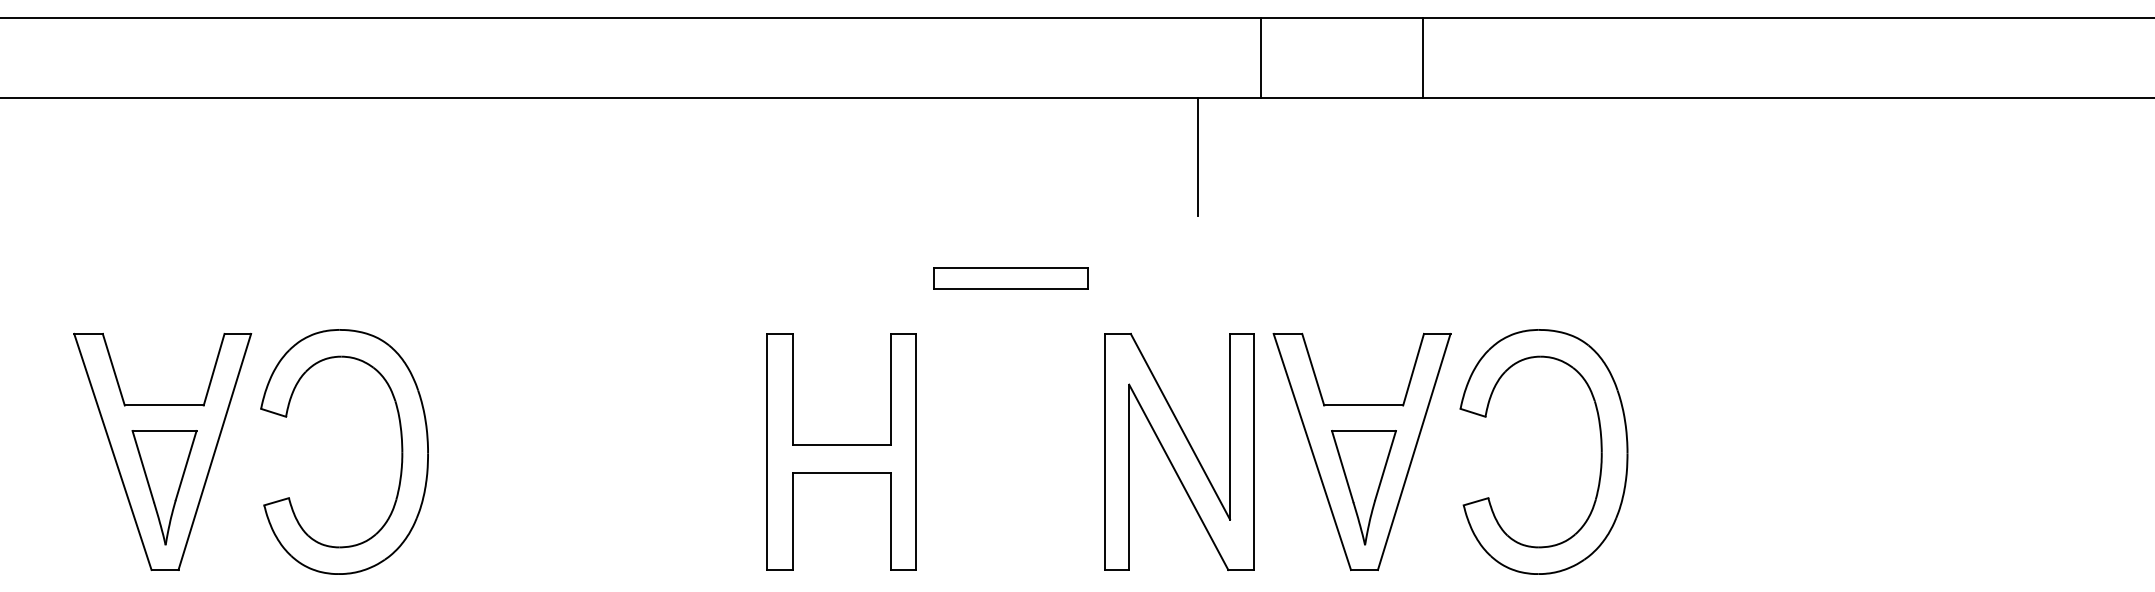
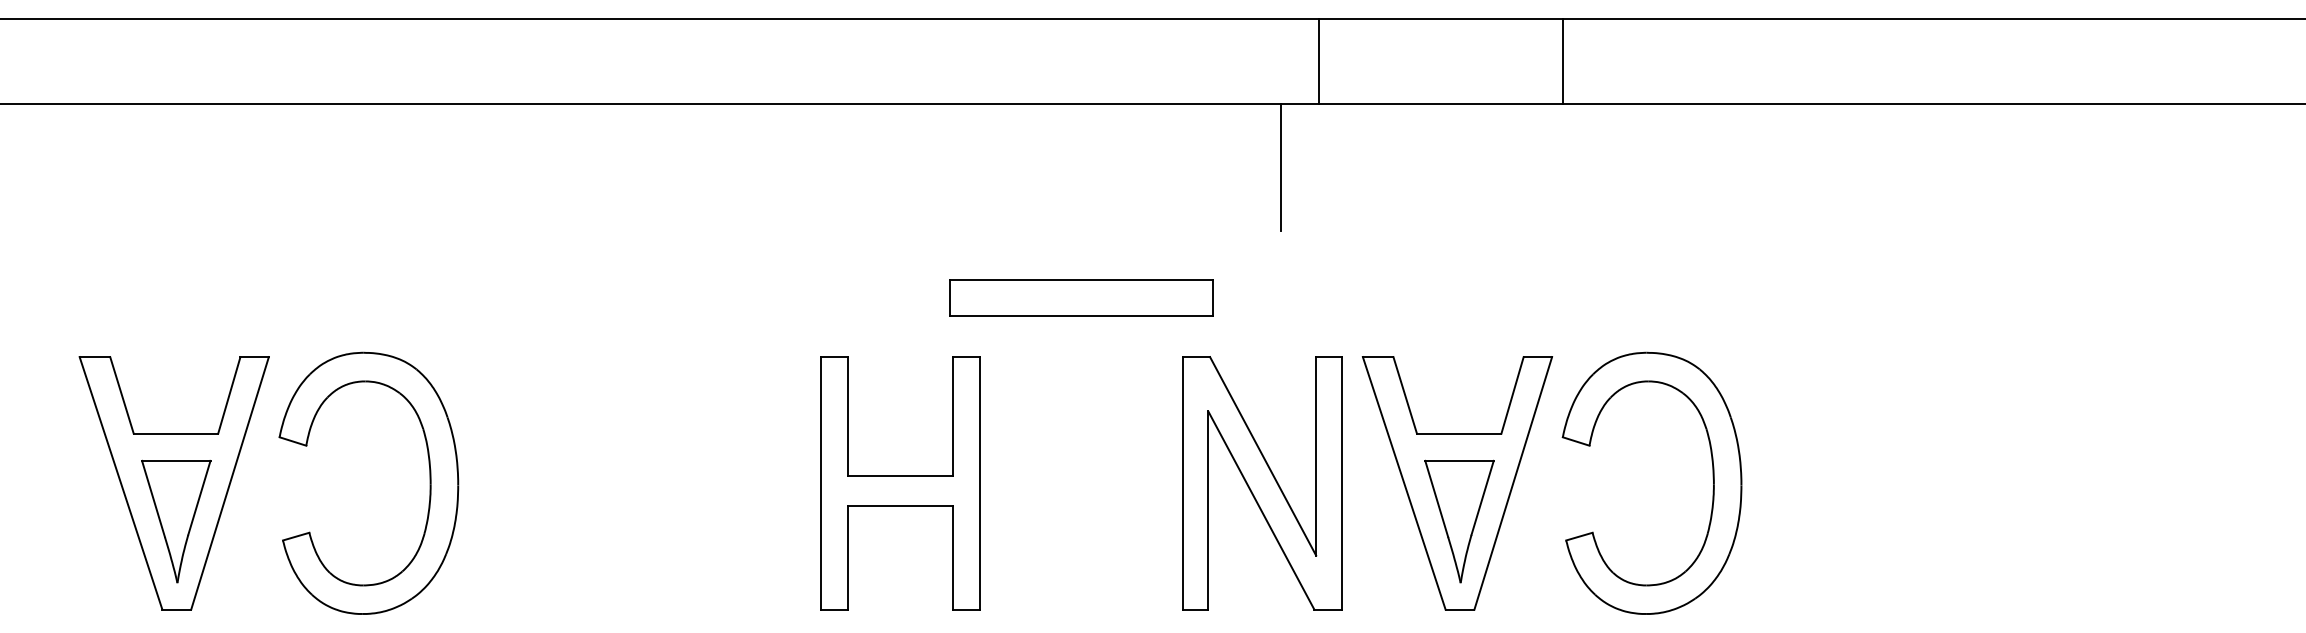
line: (1261, 57) -> (1318, 61), moved
line: (1422, 57) -> (1562, 61), moved
part: (1010, 278) -> (1081, 297), size x1.6

